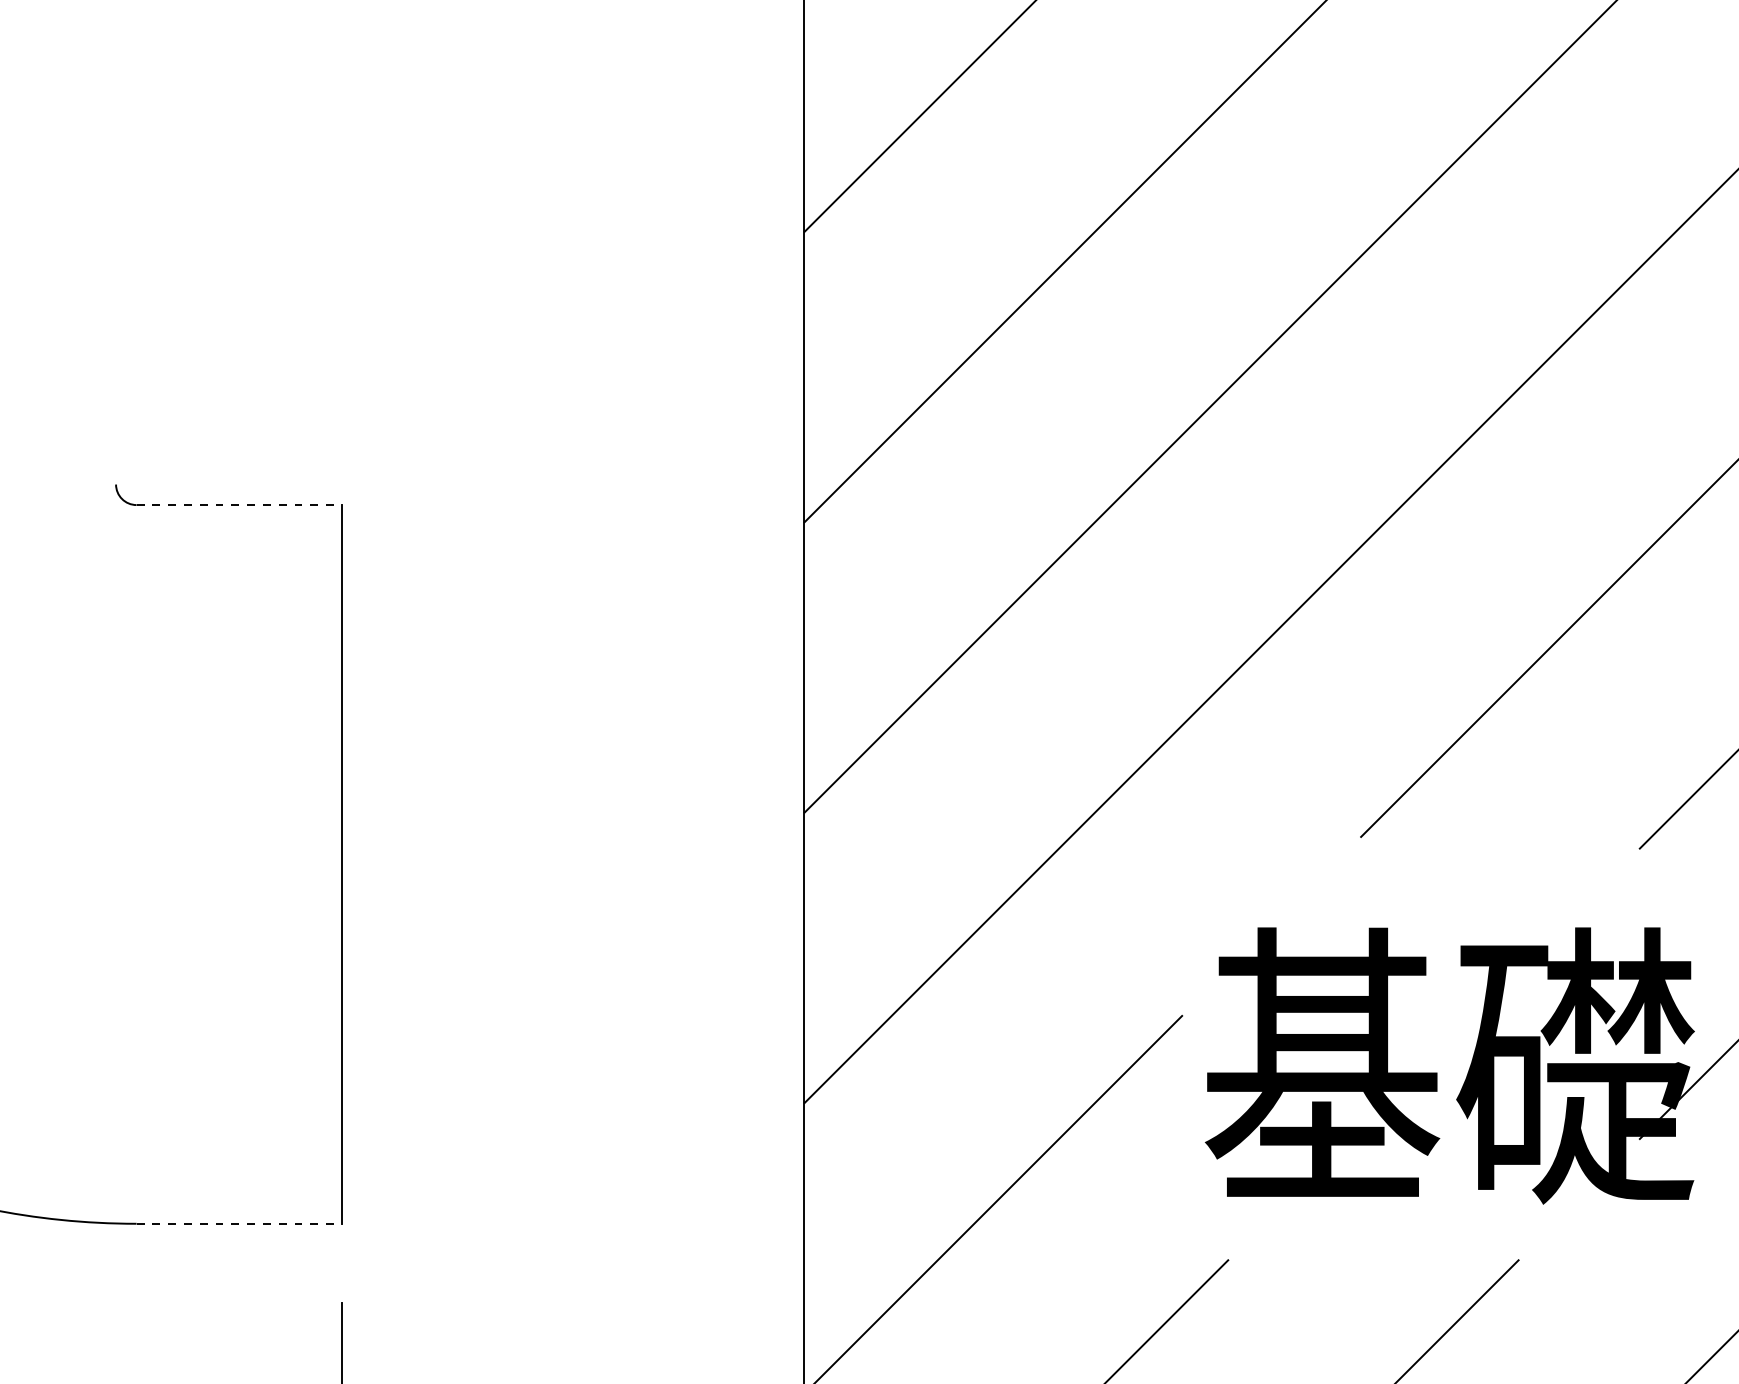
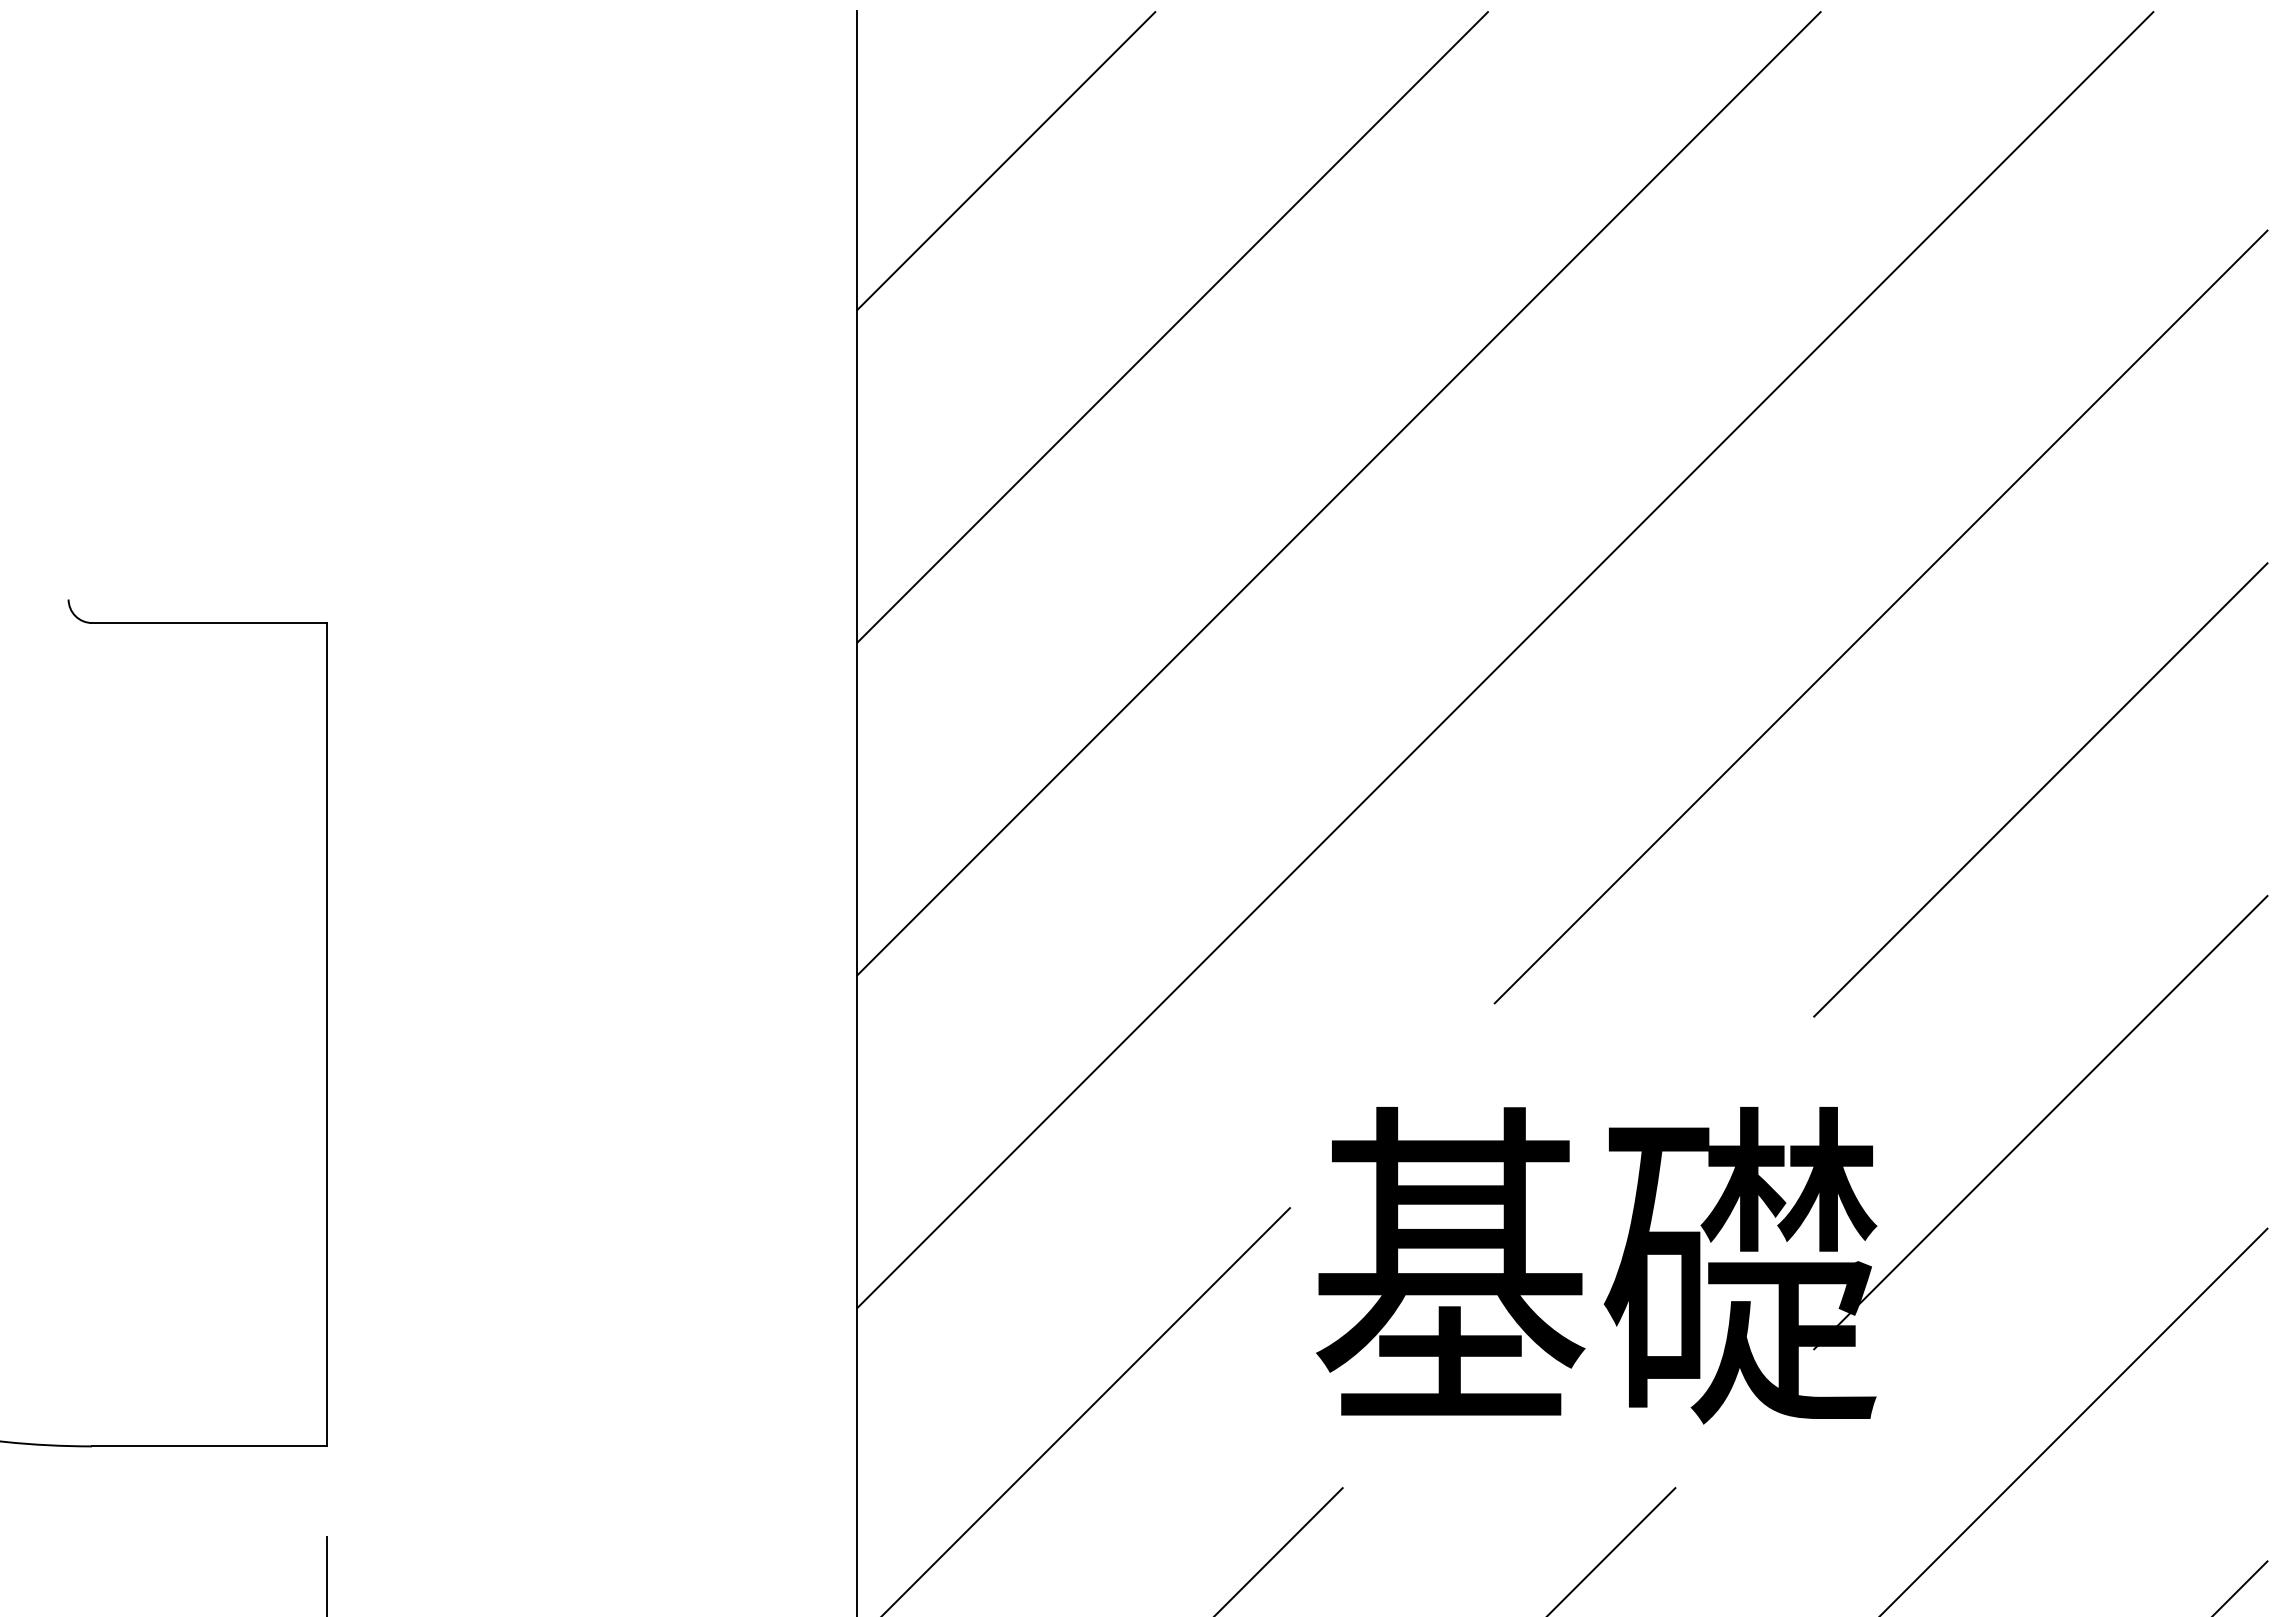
line: (239, 505) -> (209, 623), dashed -> solid
line: (239, 1223) -> (209, 1446), dashed -> solid

